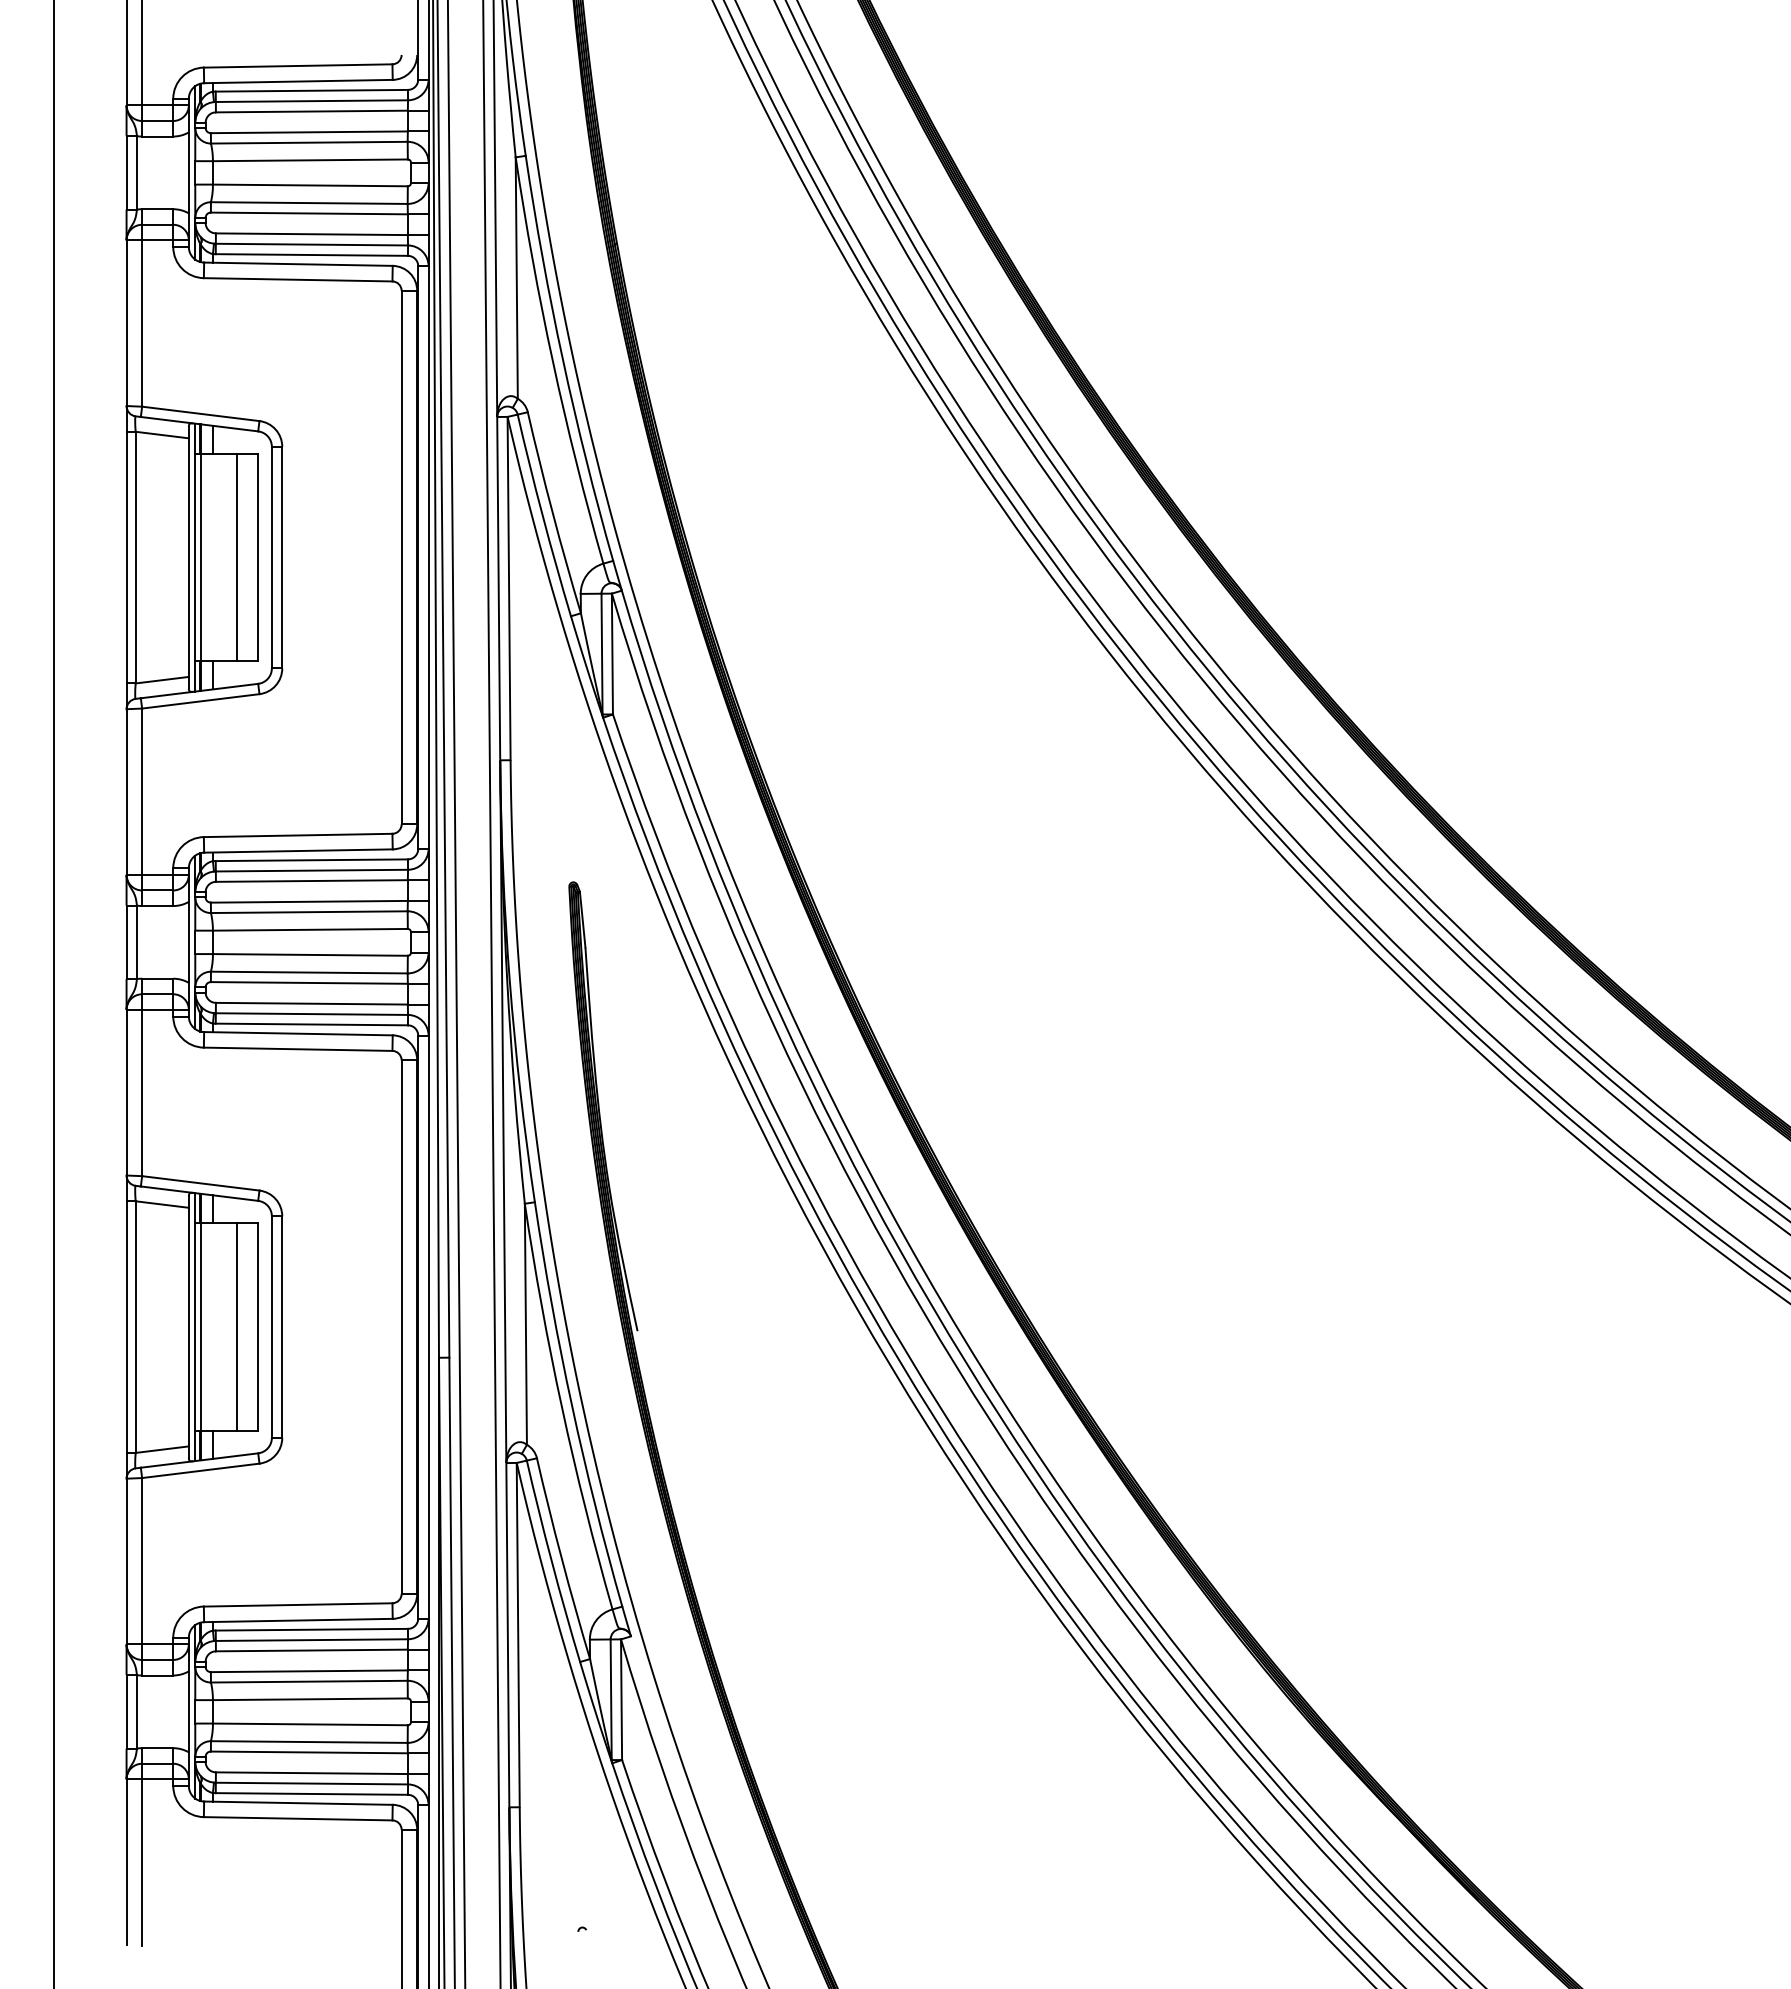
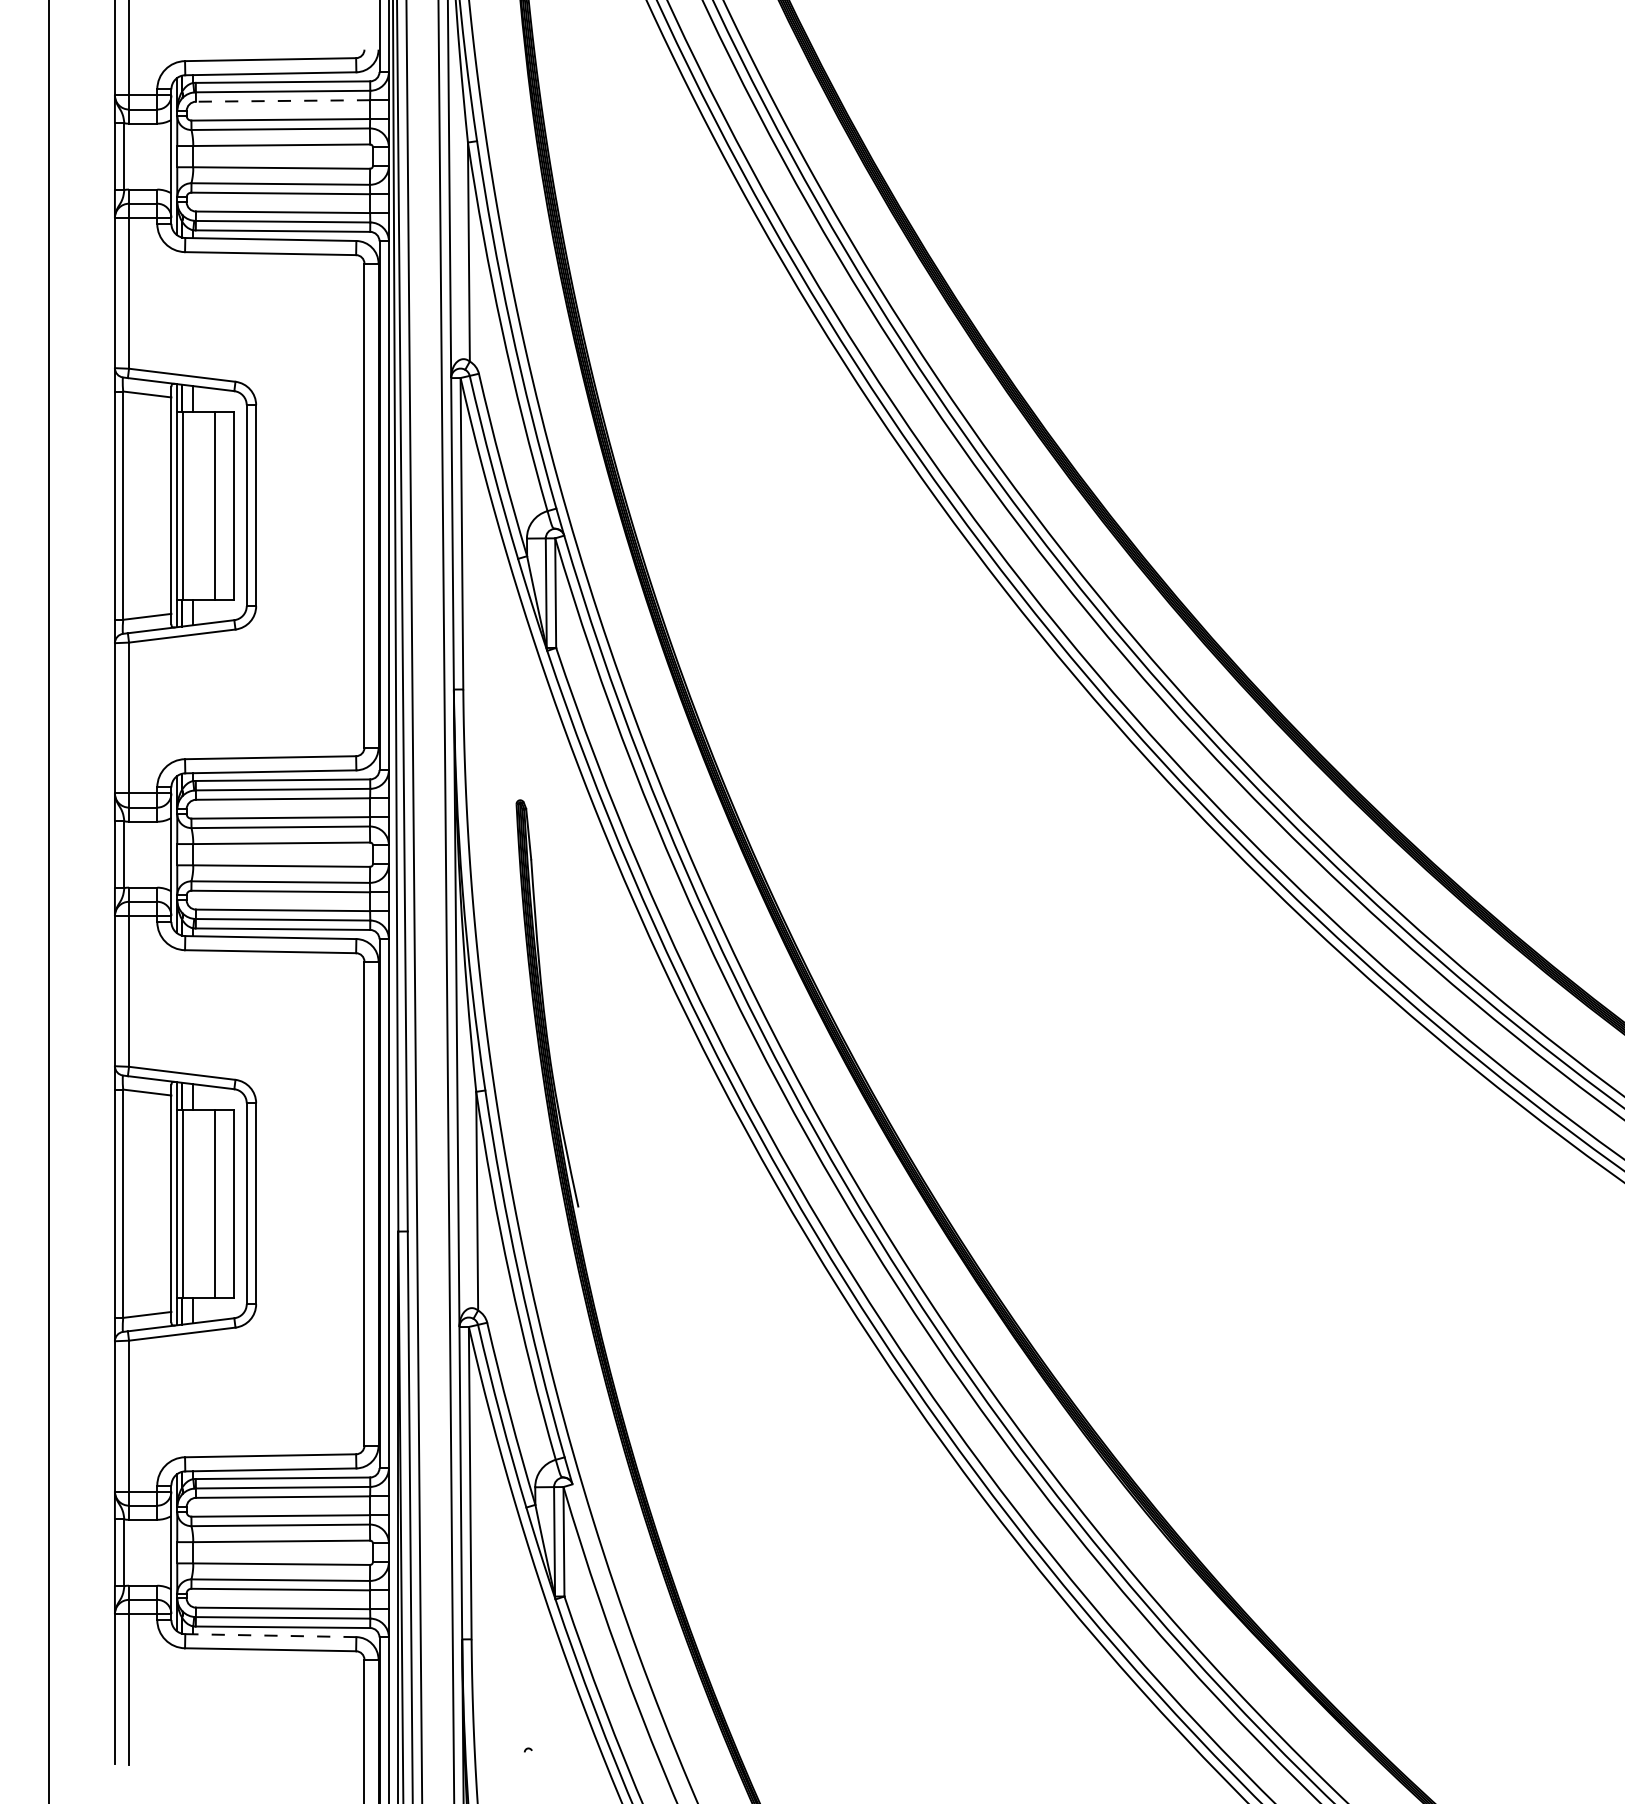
line: (311, 111) -> (282, 100), solid -> dashed
line: (298, 1803) -> (270, 1635), solid -> dashed

